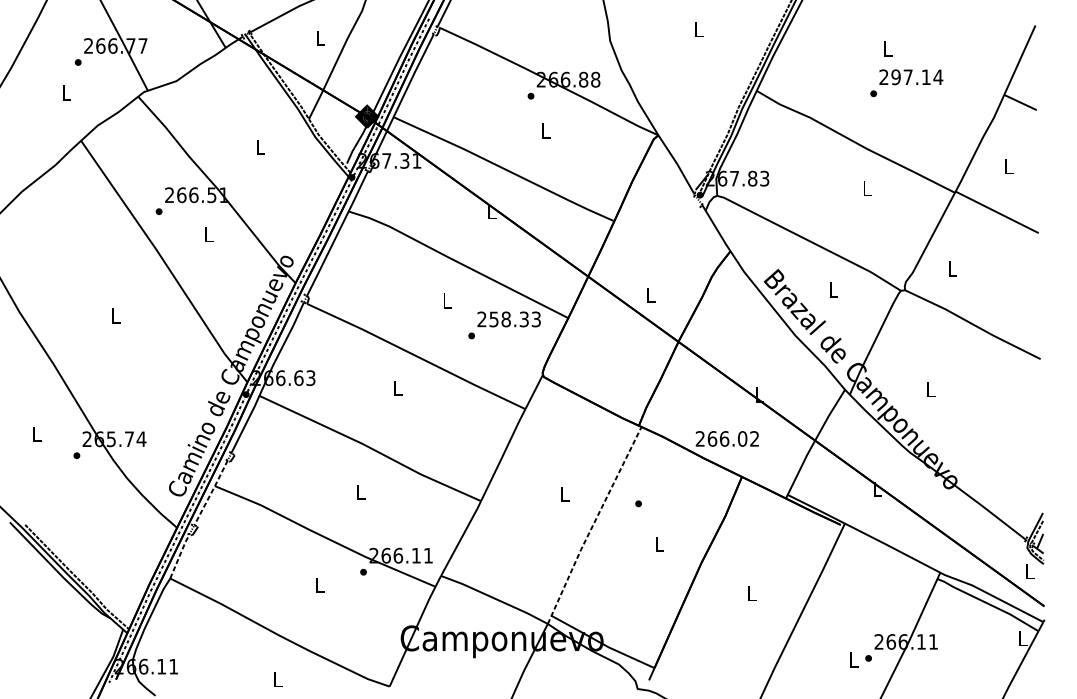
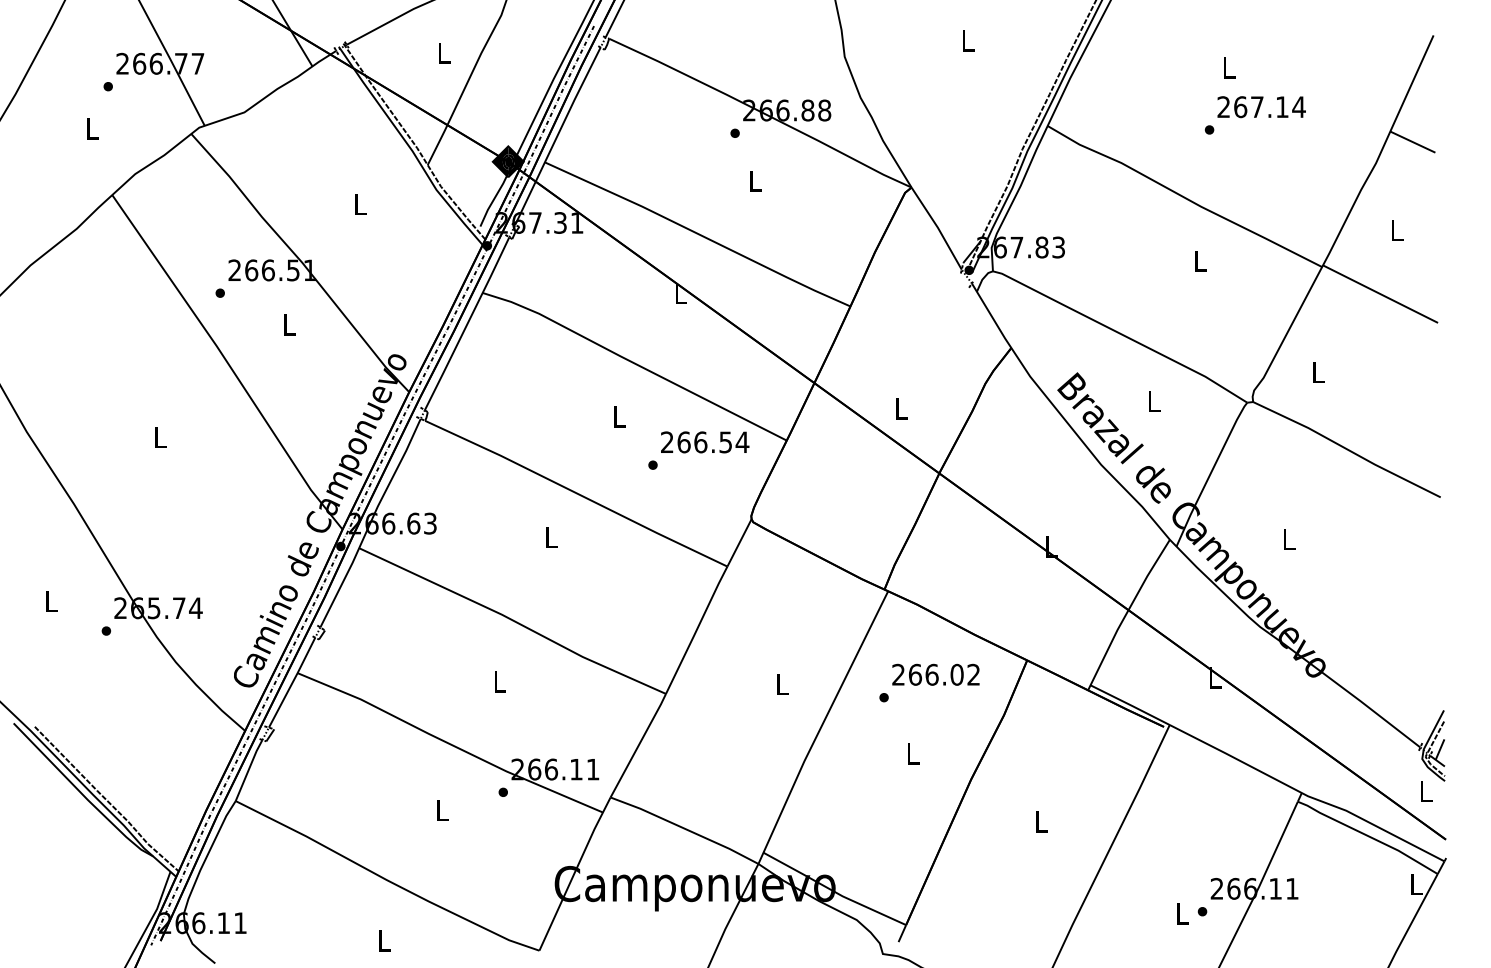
text: (896, 77) -> (1240, 107), 297.14 -> 267.14
text: (515, 319) -> (713, 442), 258.33 -> 266.54
text: (727, 438) -> (935, 674), moved
line: (211, 492) -> (292, 682), dashed -> solid
line: (593, 525) -> (821, 727), dashed -> solid
line: (180, 555) -> (249, 769), dashed -> solid

